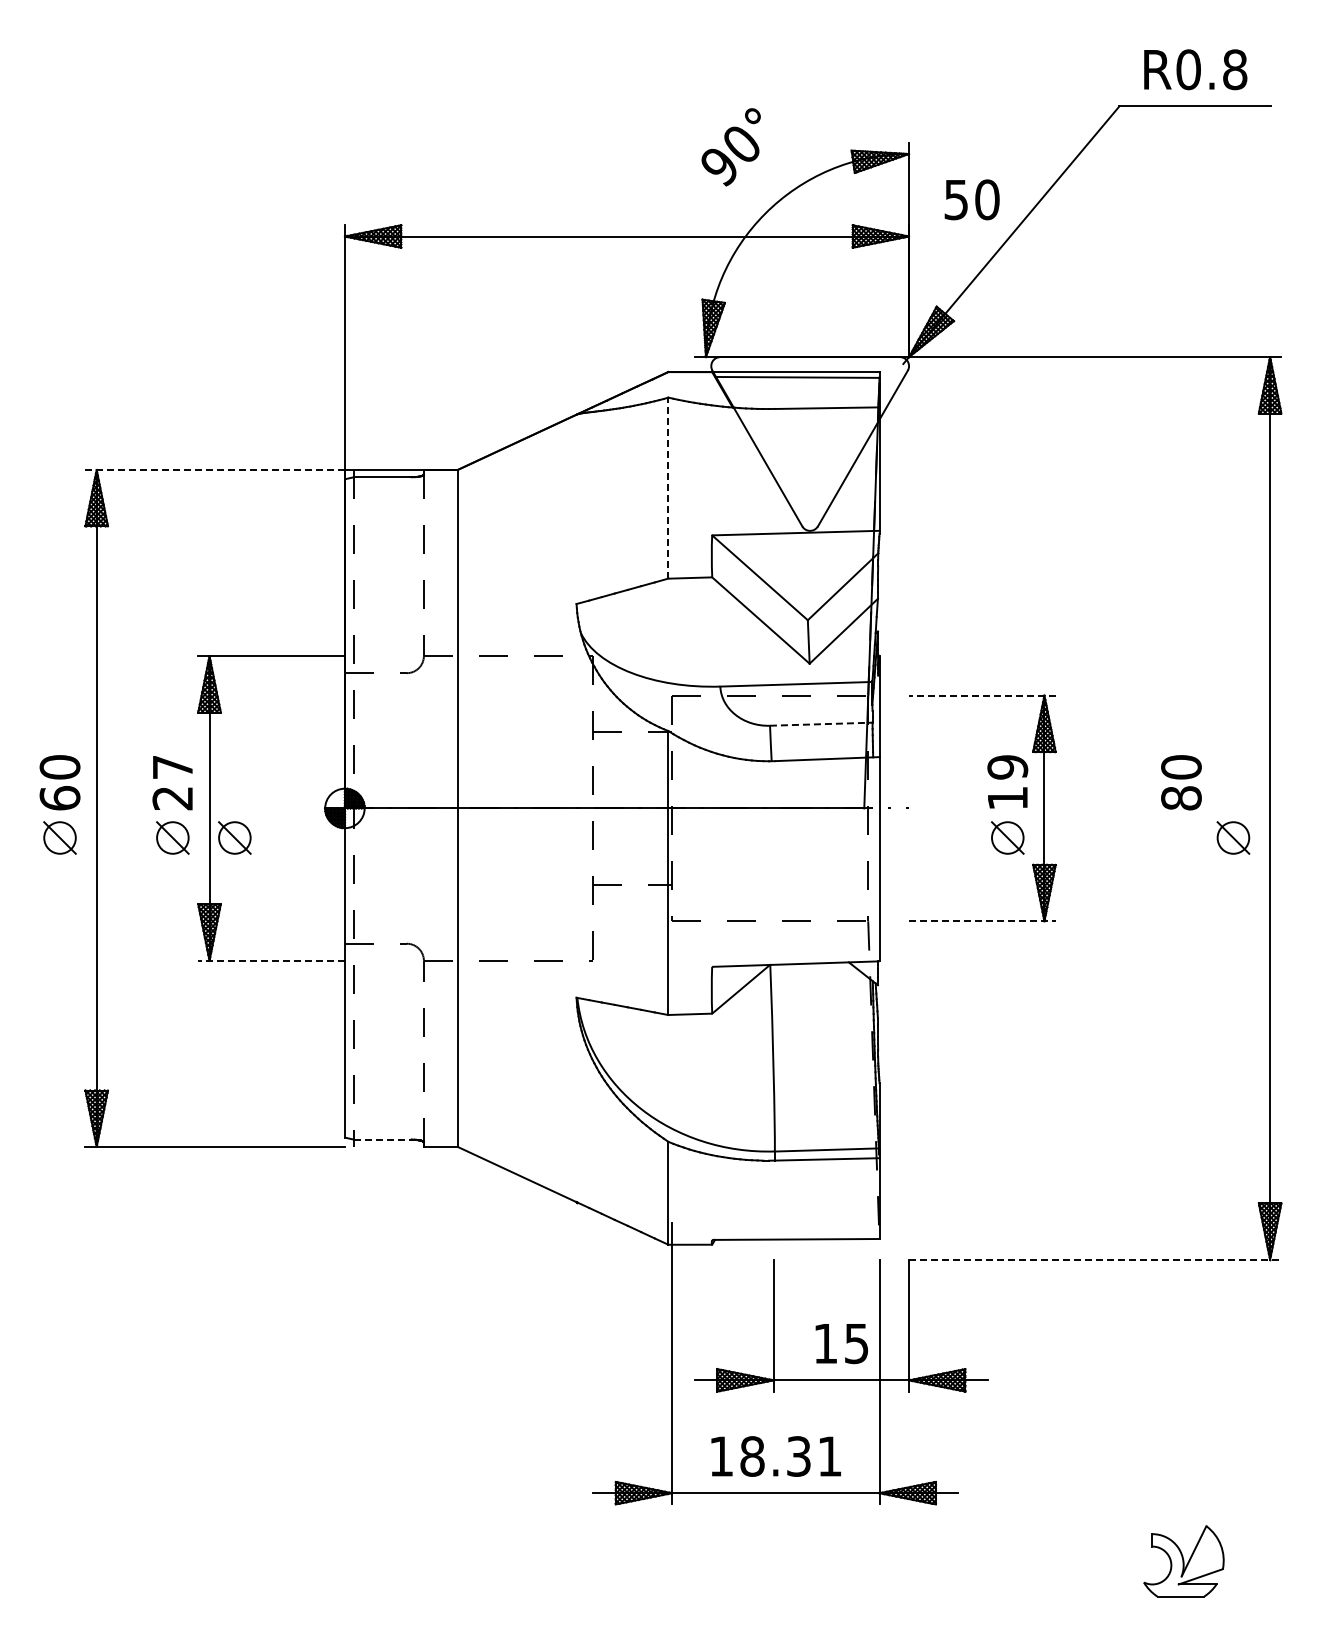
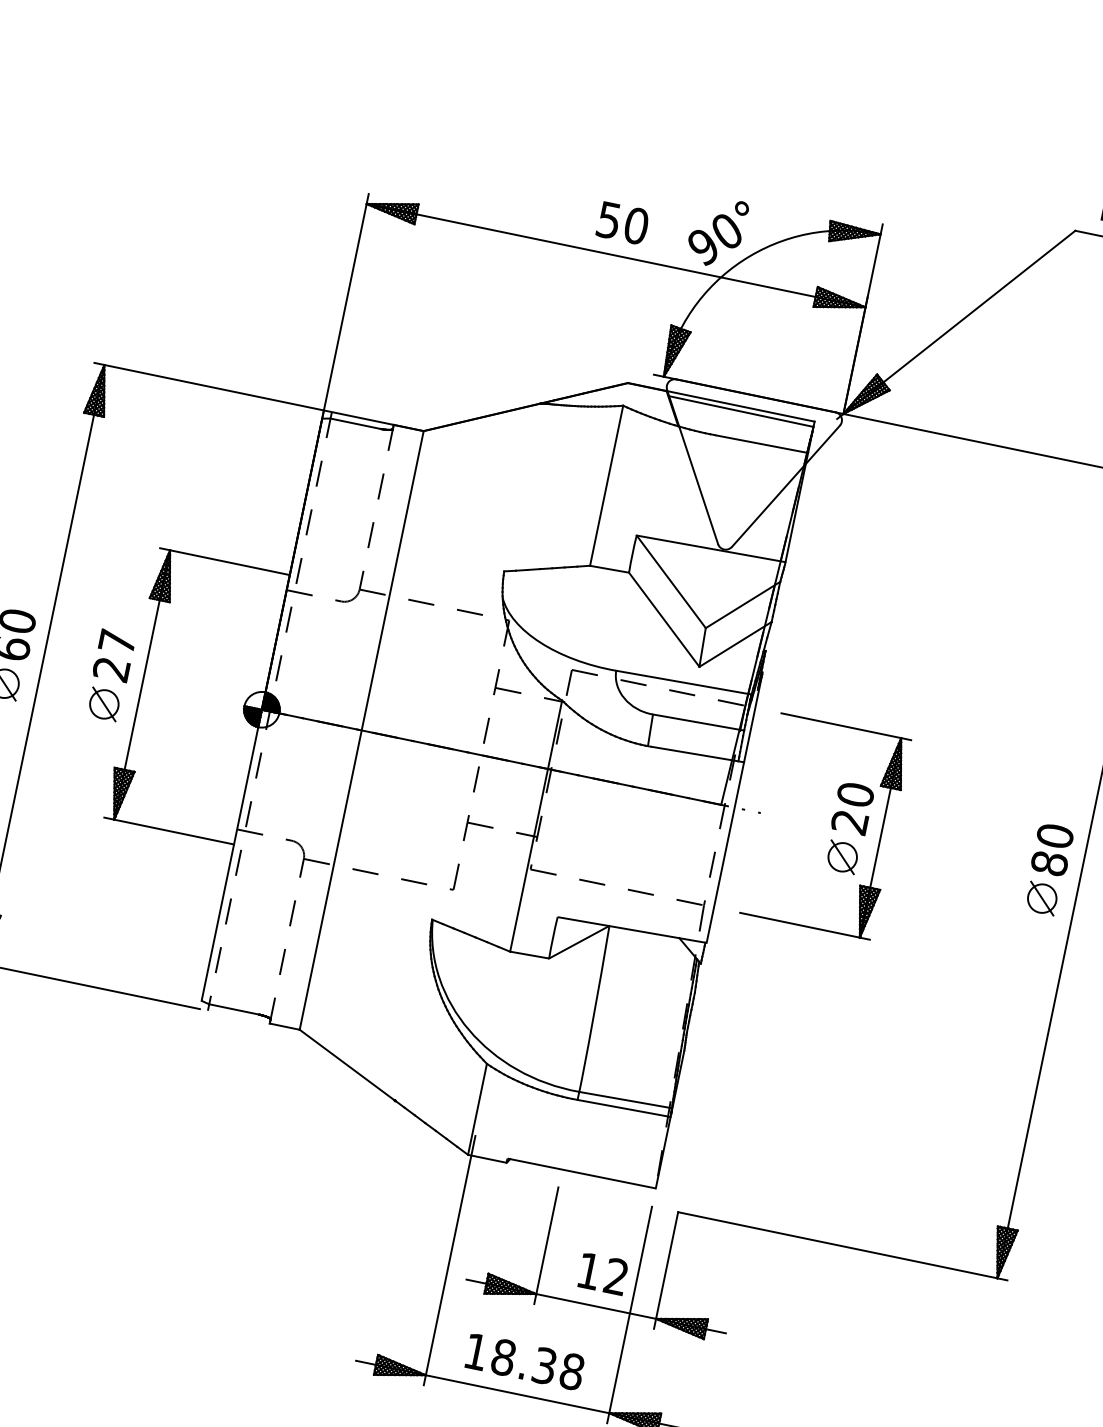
text: (730, 147) -> (716, 232), moved
text: (971, 199) -> (622, 222), moved
line: (215, 469) -> (209, 386), dashed -> solid
line: (668, 487) -> (606, 485), dashed -> solid
line: (981, 695) -> (845, 726), dashed -> solid
line: (821, 724) -> (698, 722), dashed -> solid
text: (1007, 782) -> (852, 808), 19 -> 20
text: (1181, 782) -> (1052, 849), moved
part: (234, 837) -> (158, 715), removed
line: (982, 921) -> (805, 926), dashed -> solid
line: (271, 960) -> (169, 830), dashed -> solid
line: (382, 1139) -> (234, 1009), dashed -> solid
line: (1095, 1259) -> (843, 1246), dashed -> solid
text: (856, 1343) -> (616, 1276), 15 -> 12
text: (829, 1456) -> (571, 1371), 18.31 -> 18.38

